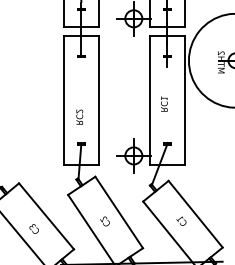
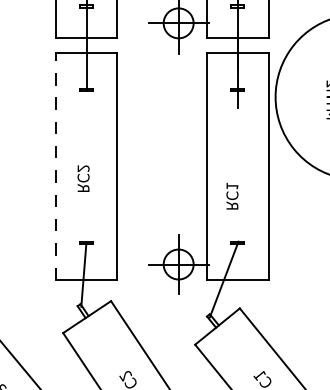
line: (64, 99) -> (56, 165), solid -> dashed
text: (164, 103) -> (232, 195), moved
text: (79, 116) -> (83, 177), moved

